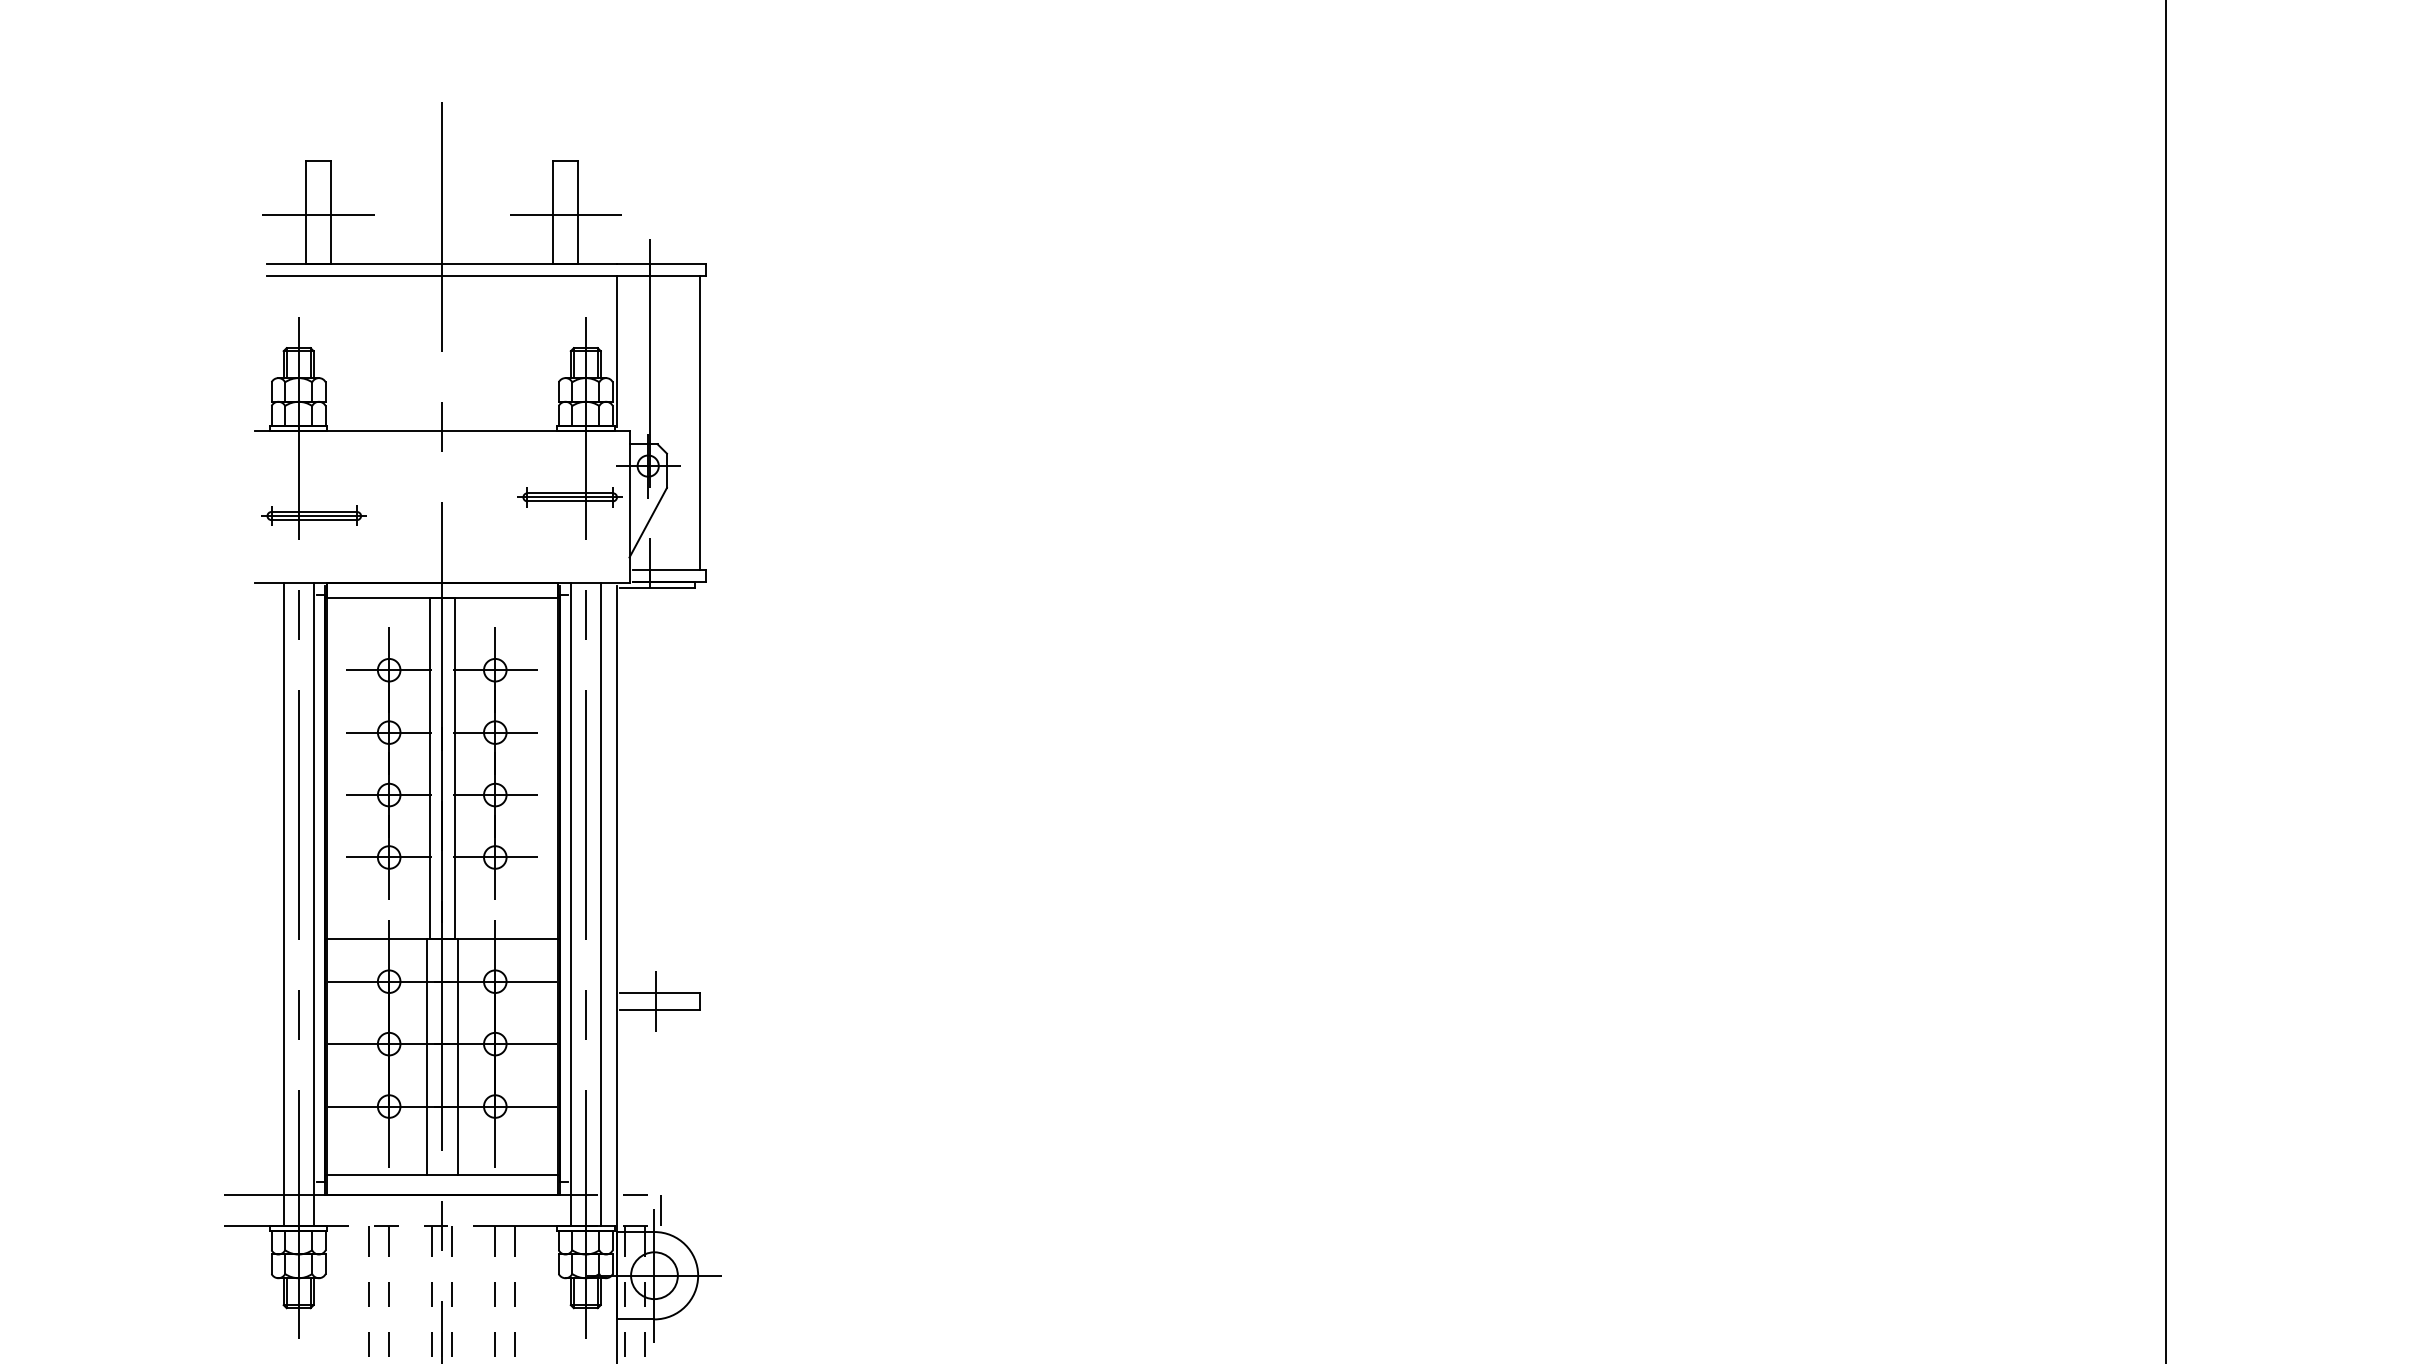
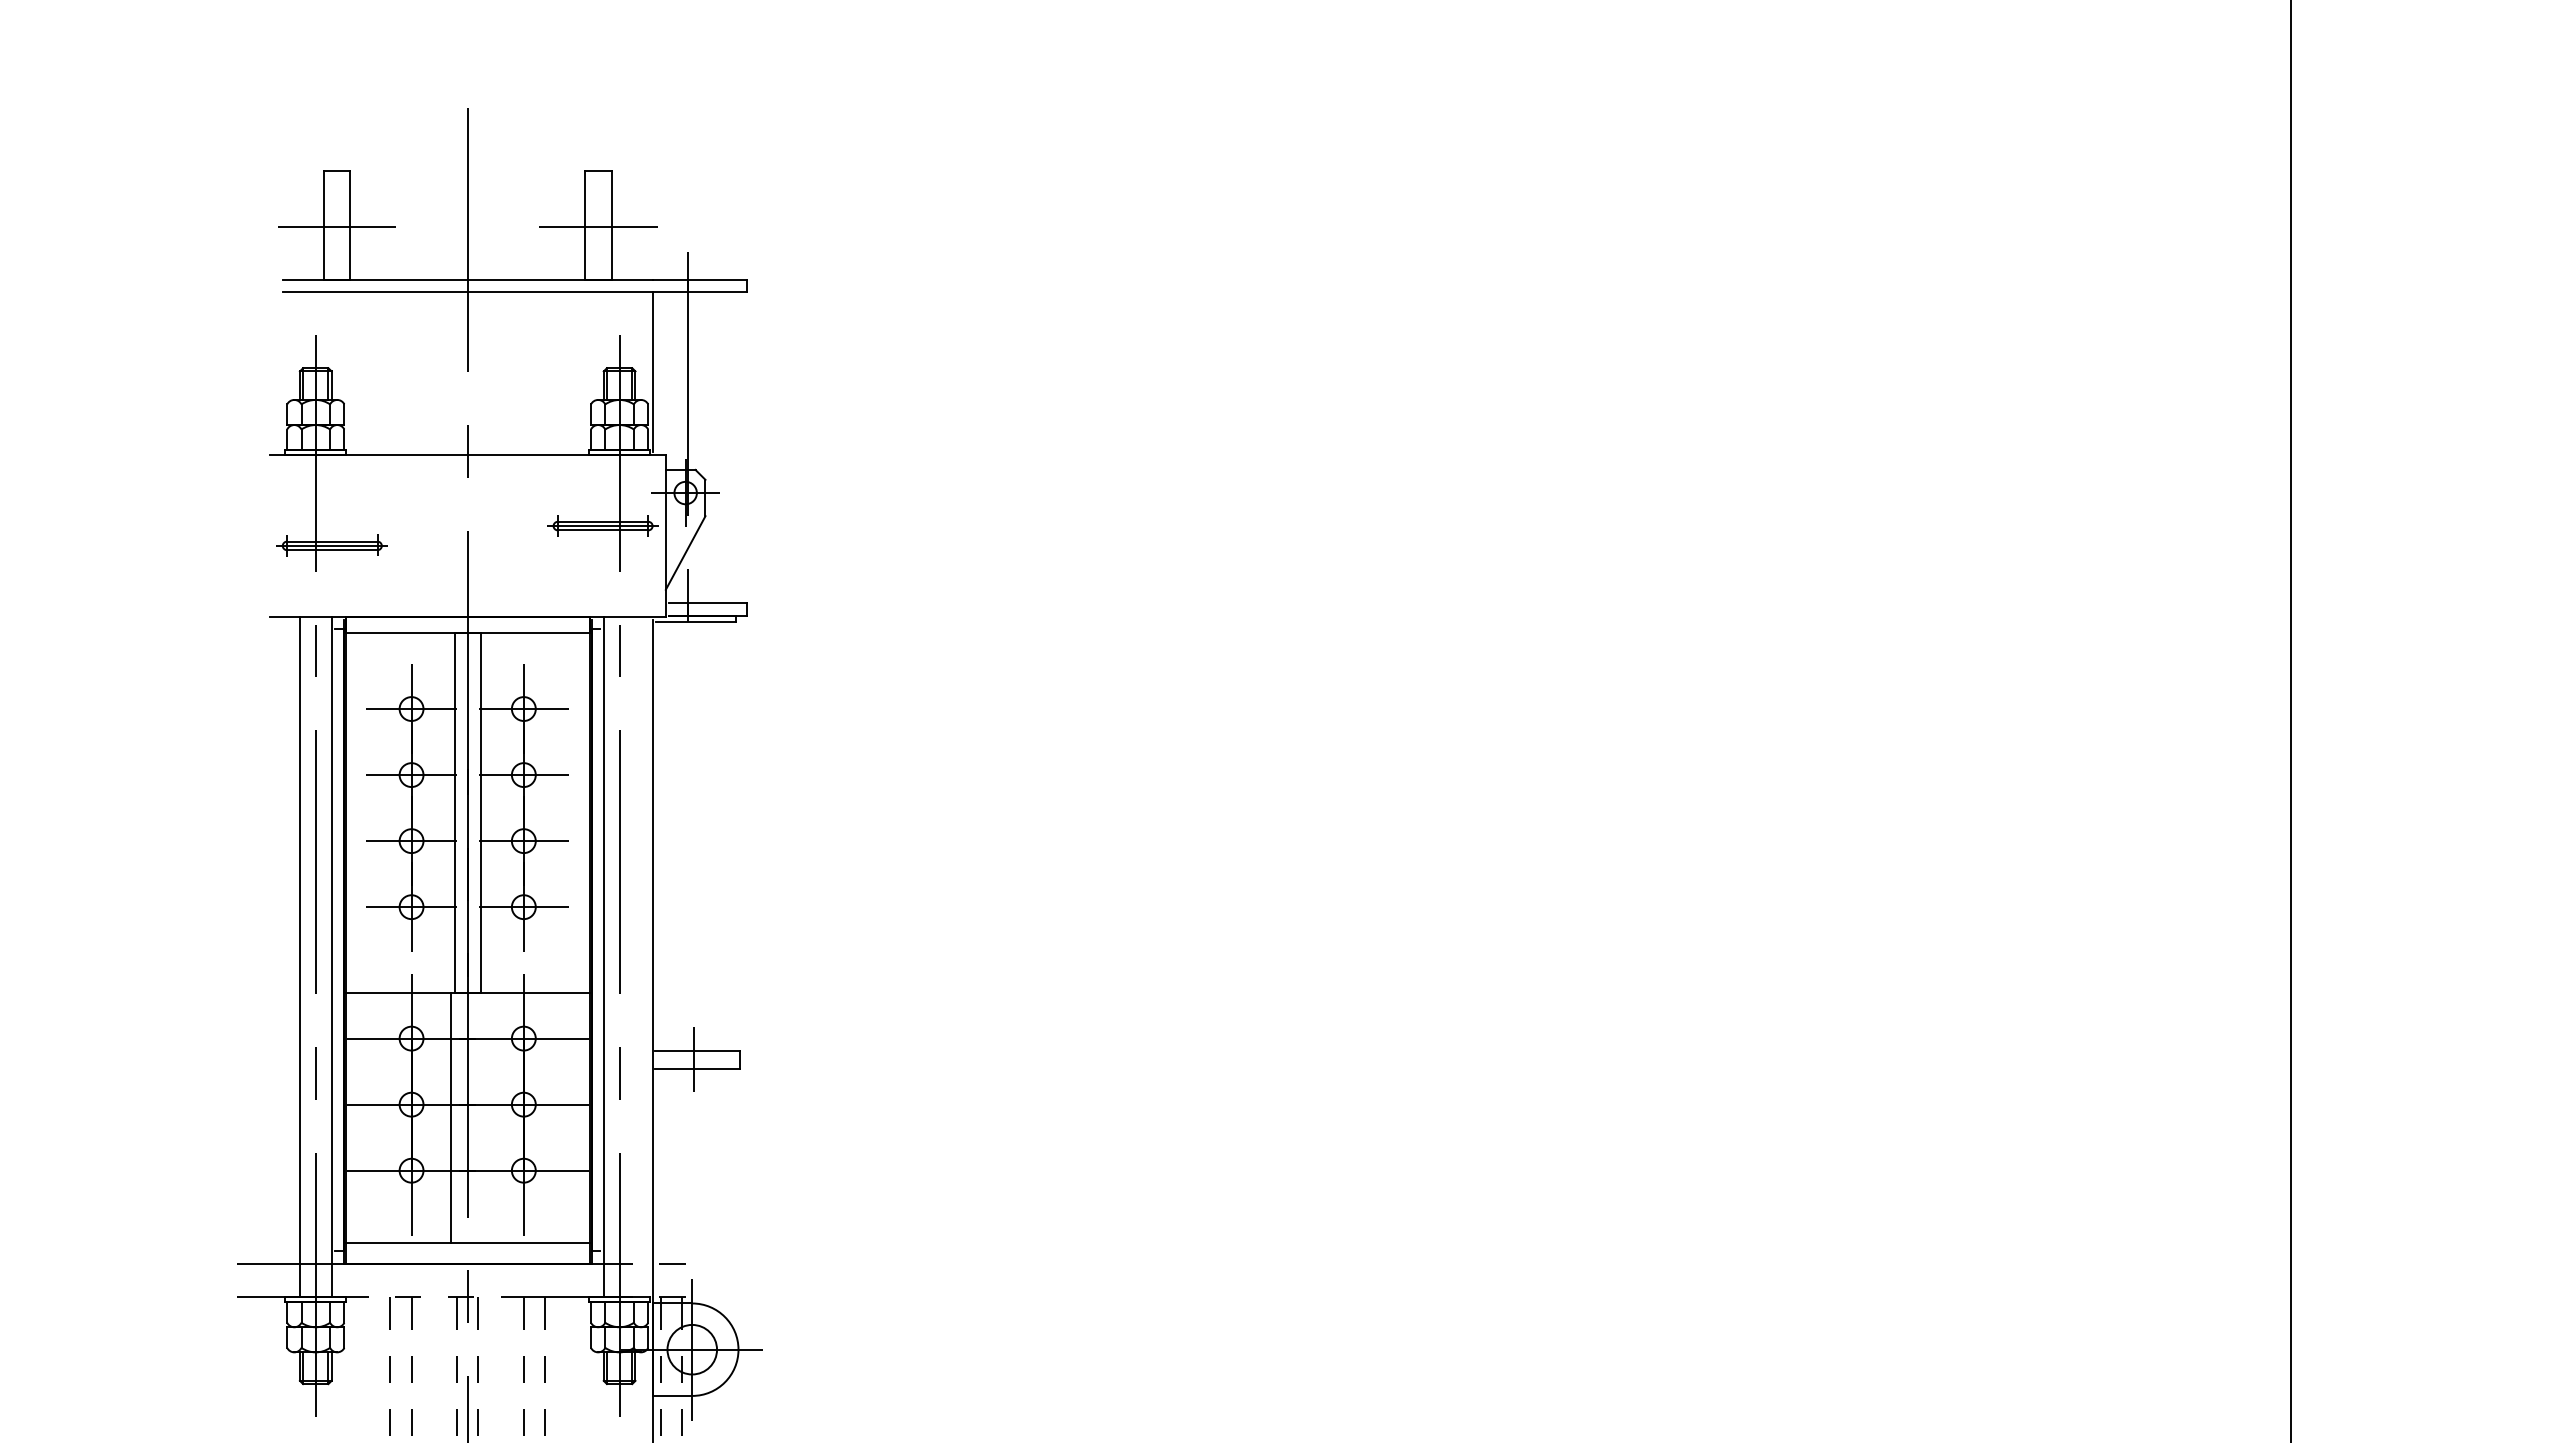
line: (700, 423) -> (740, 447), removed
line: (600, 904) -> (635, 956), removed
line: (458, 1056) -> (484, 1117), removed
line: (660, 1209) -> (698, 1279), removed

